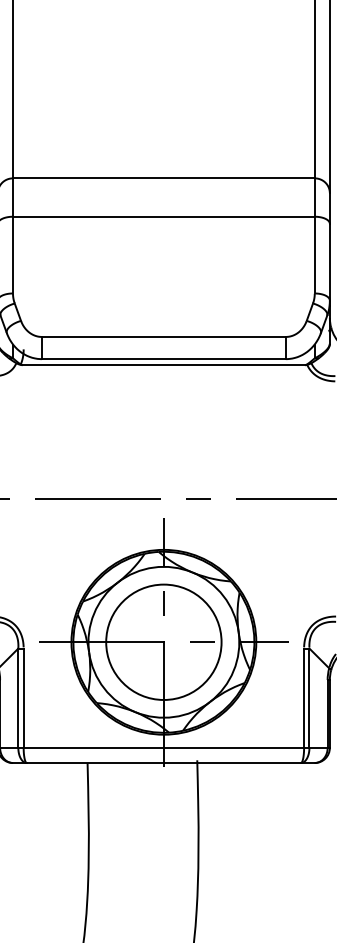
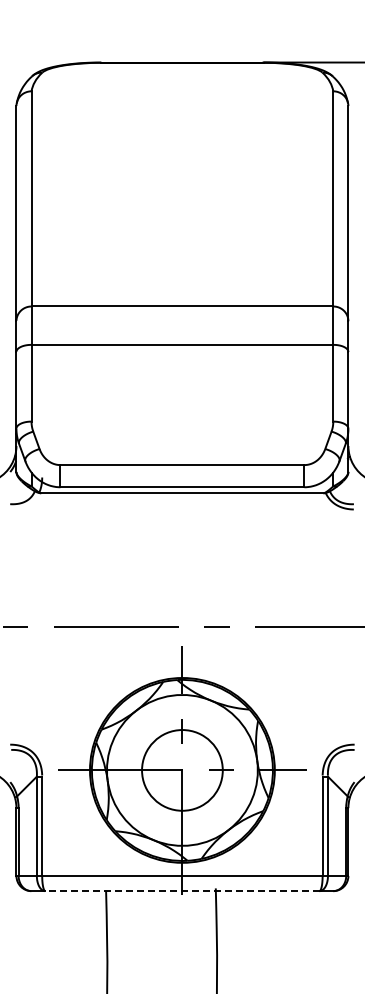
circle: (163, 642) -> (182, 770), size x0.7
line: (162, 763) -> (181, 891), solid -> dashed

